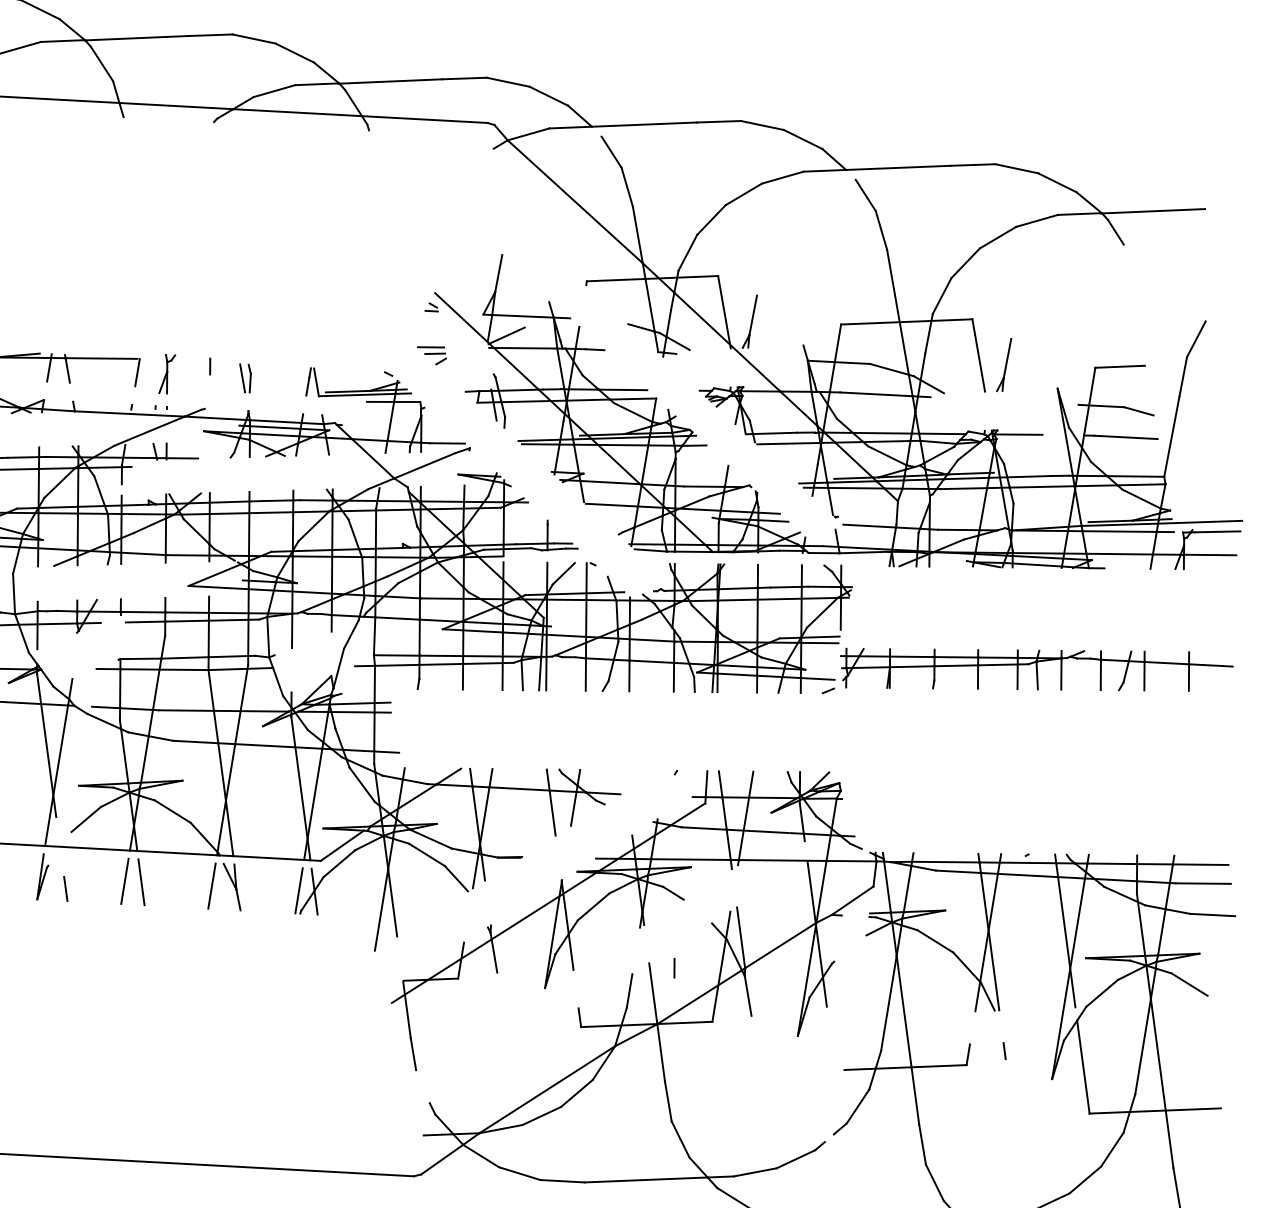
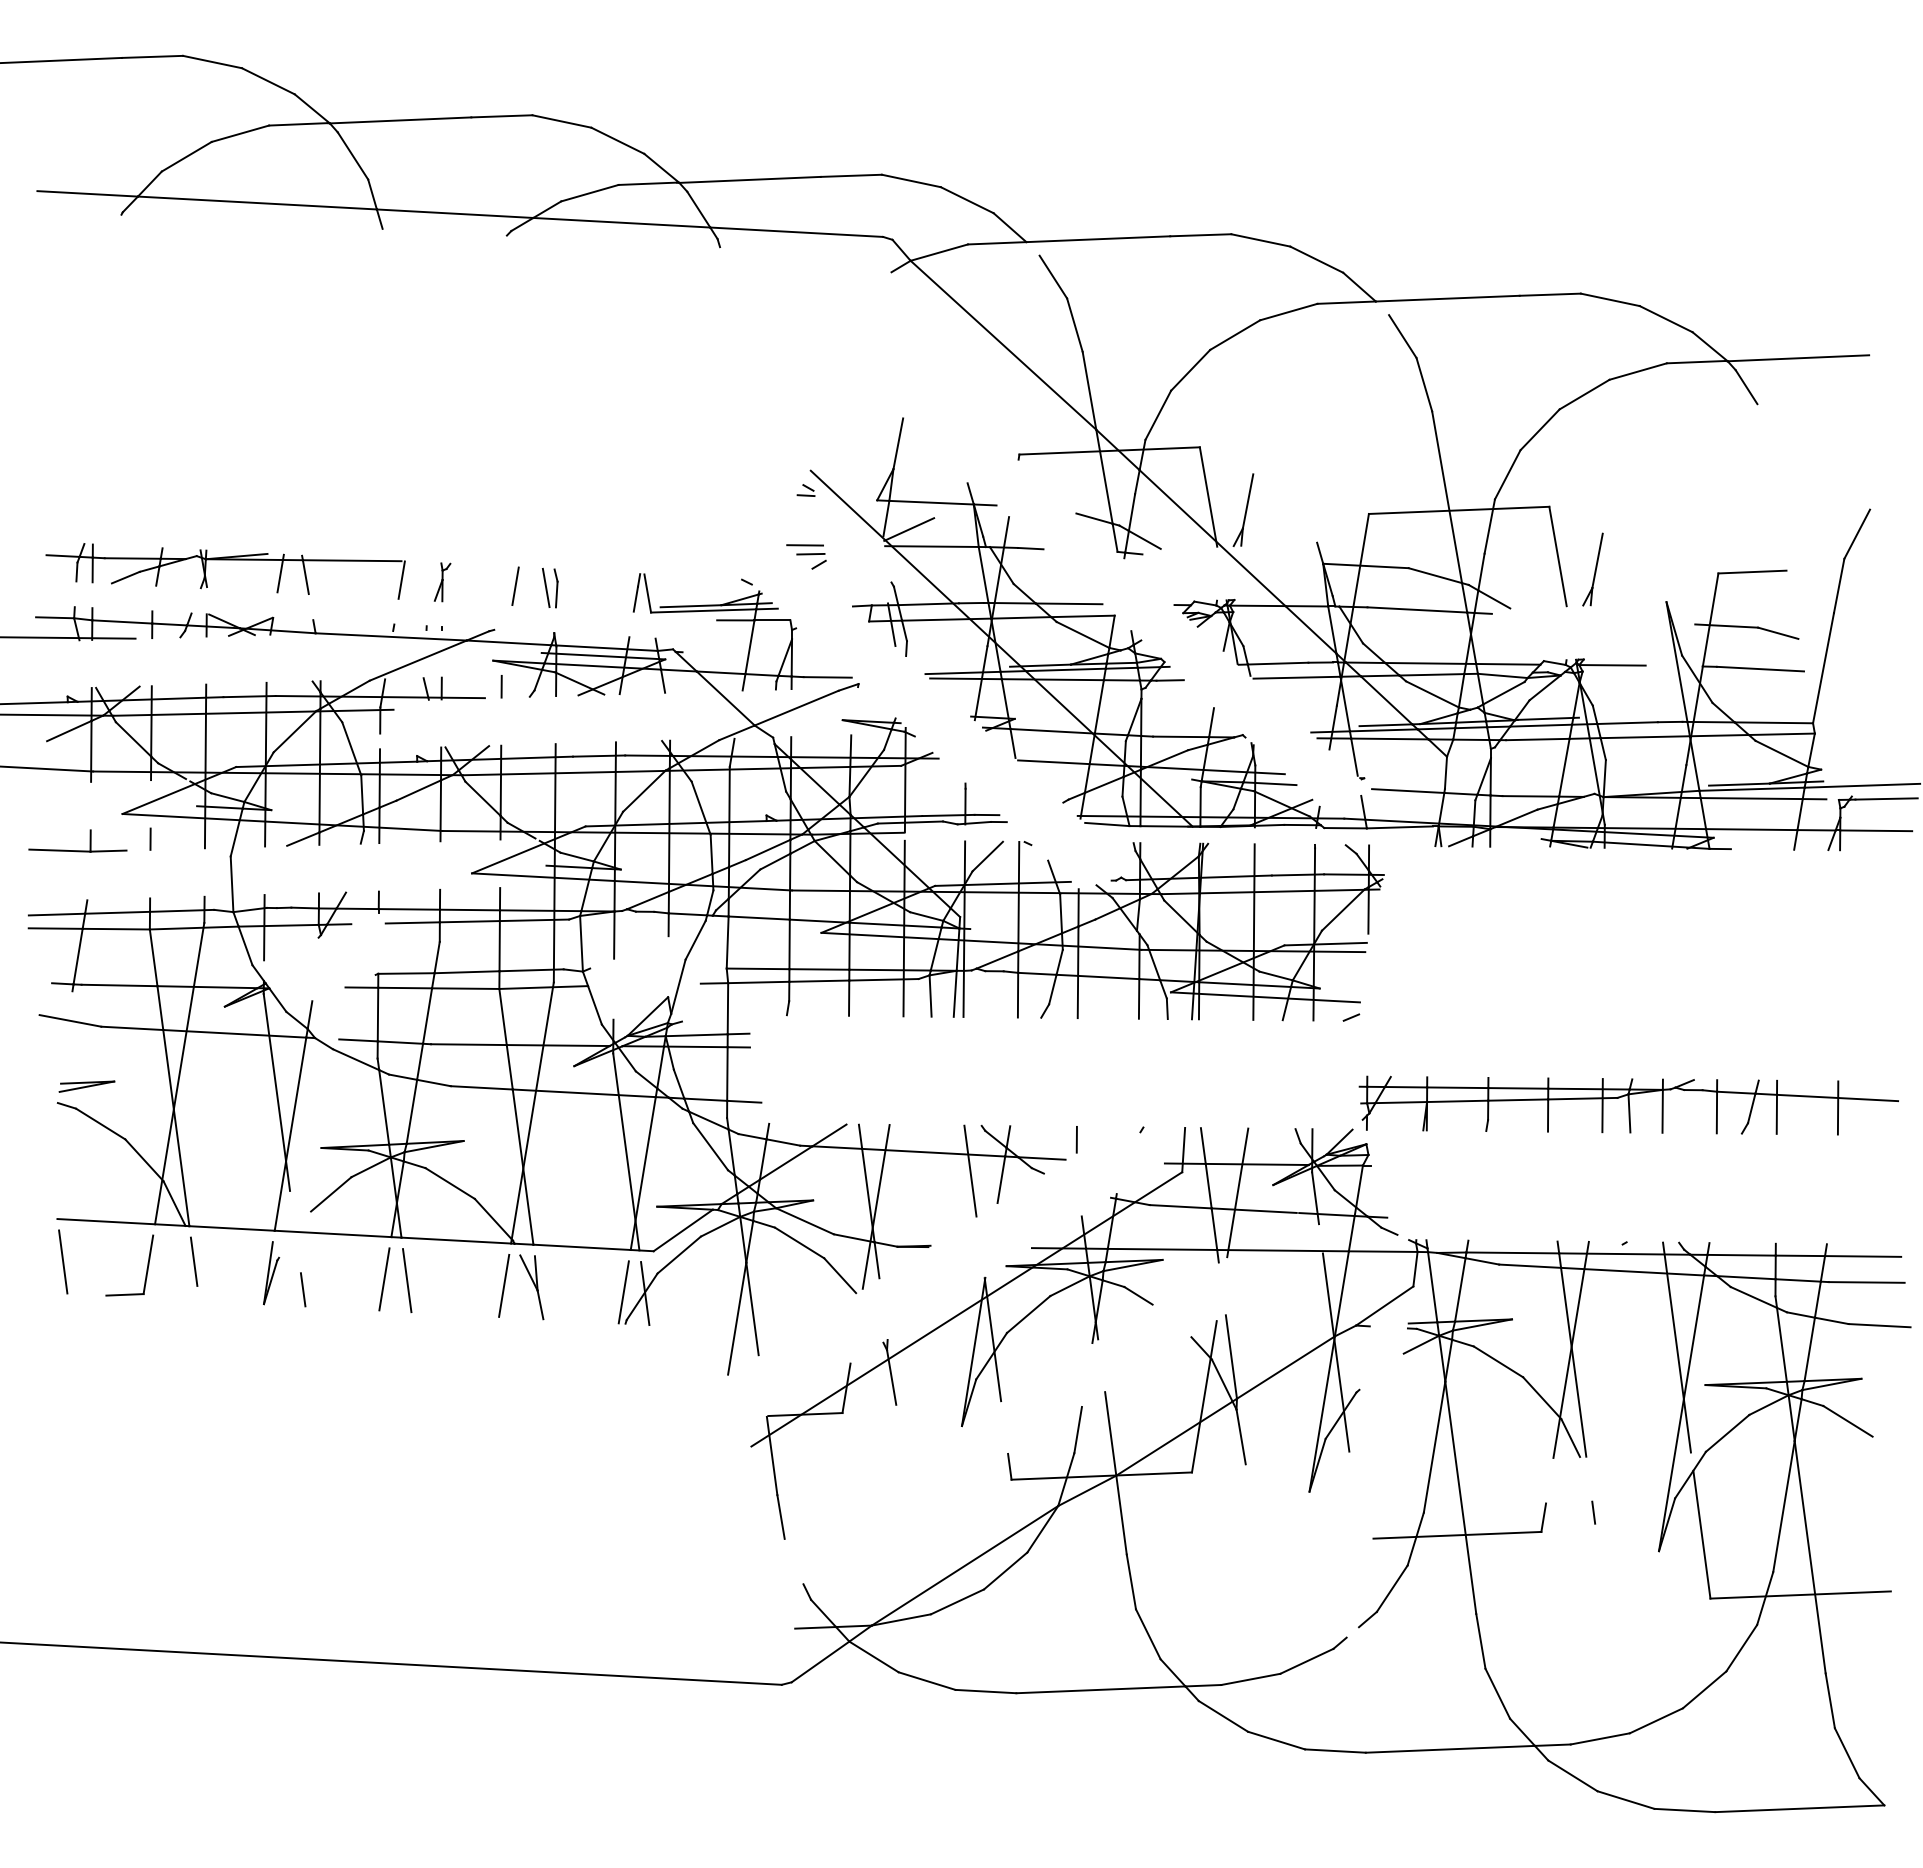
line: (210, 366) -> (501, 686), moved
part: (167, 374) -> (442, 582), size x0.71
line: (220, 377) -> (515, 586), added
part: (1036, 669) -> (1628, 1105), moved
line: (674, 968) -> (1076, 1139), moved

